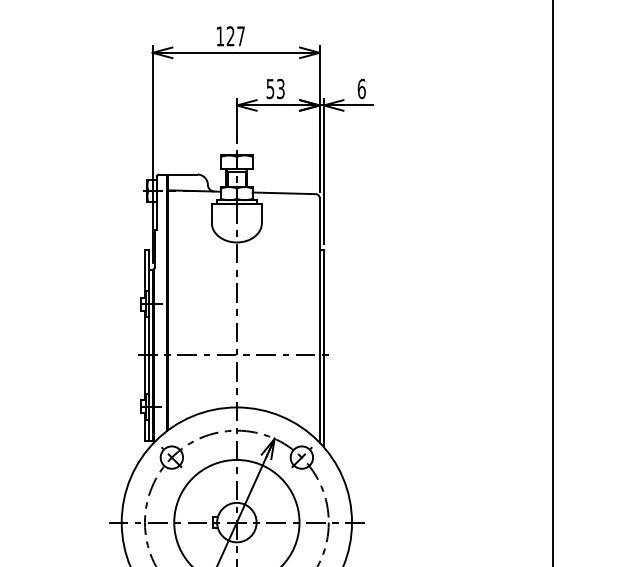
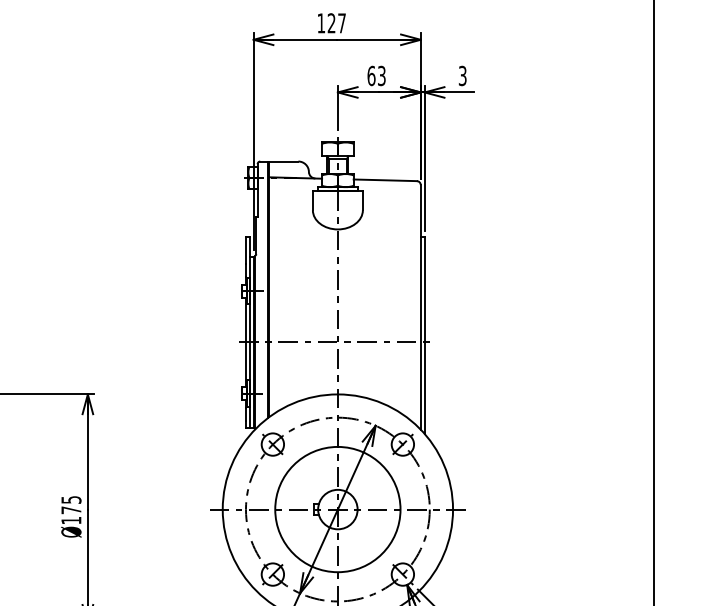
text: (270, 88) -> (371, 75), 53 -> 63
text: (361, 88) -> (462, 75), 6 -> 3

